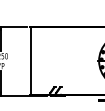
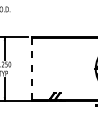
line: (30, 61) -> (32, 69), solid -> dashed

